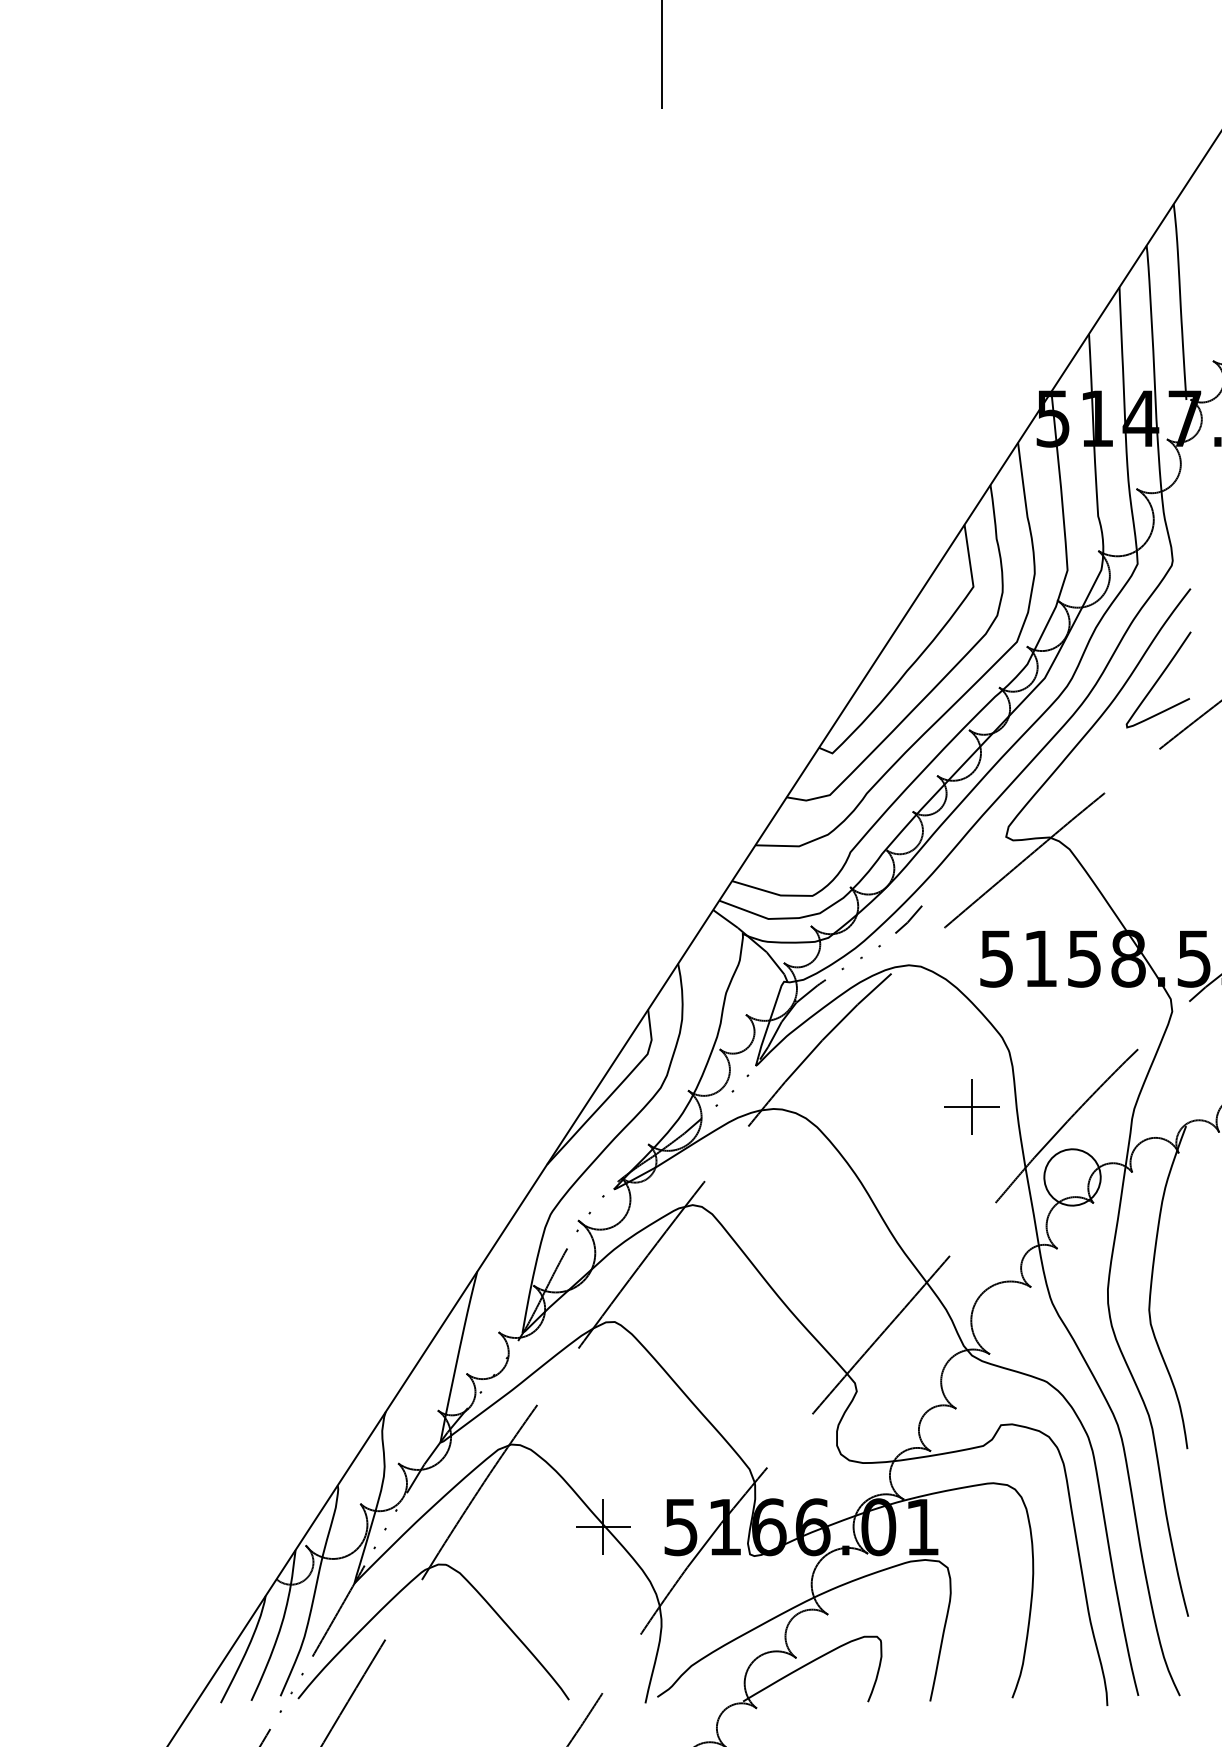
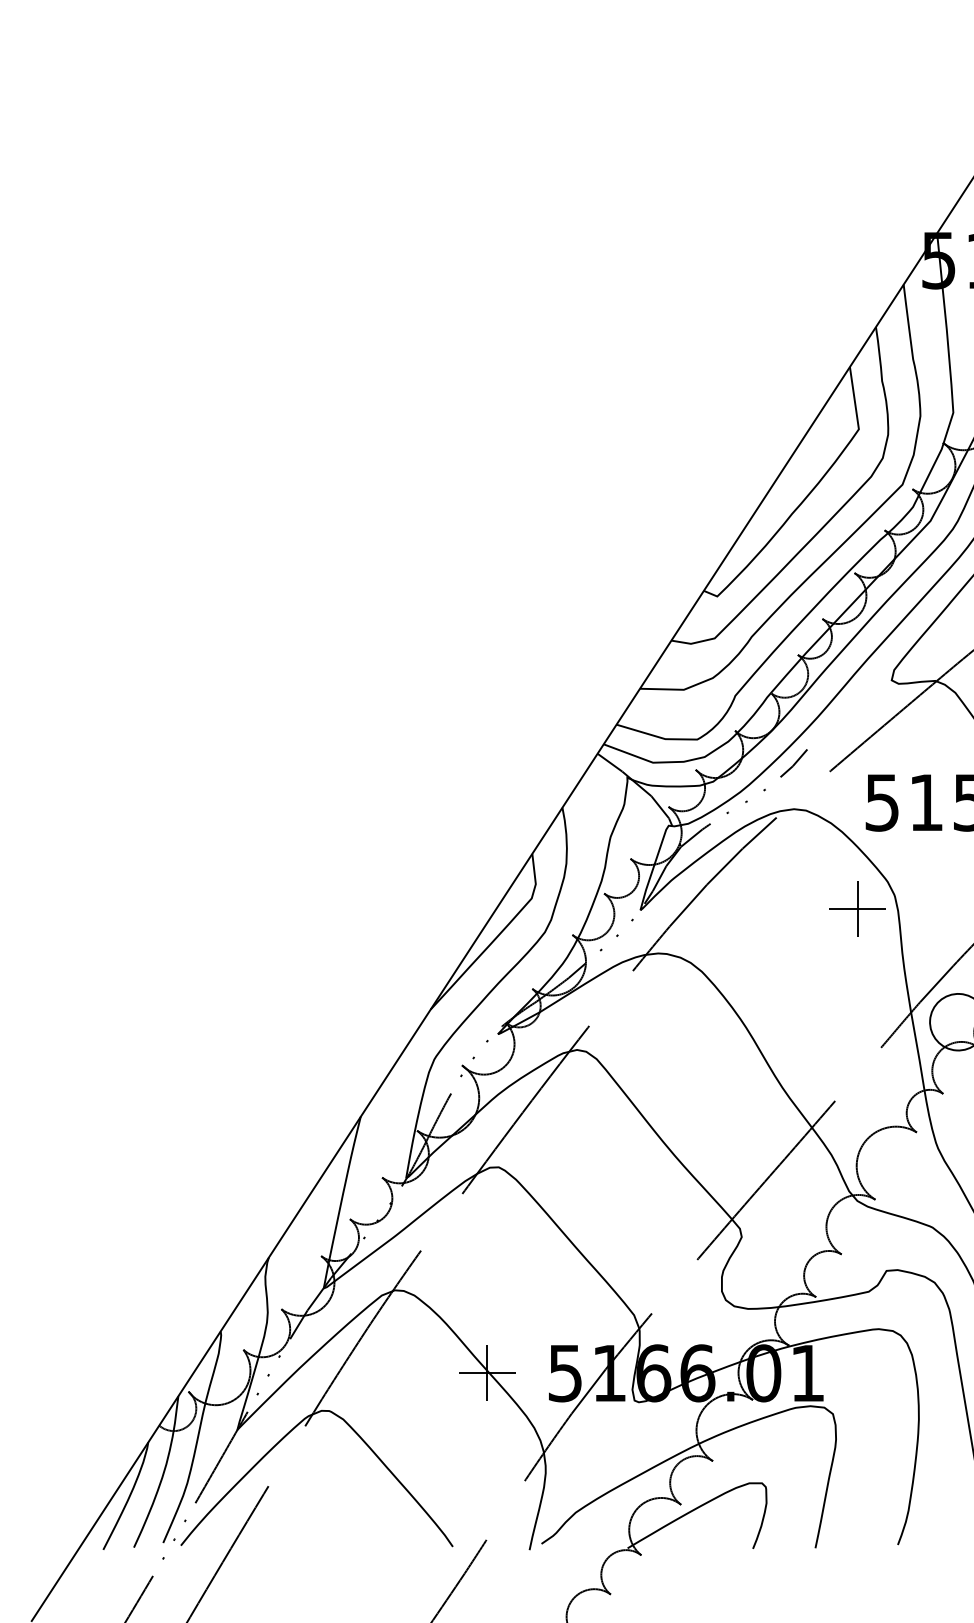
part: (971, 1106) -> (856, 908), moved

